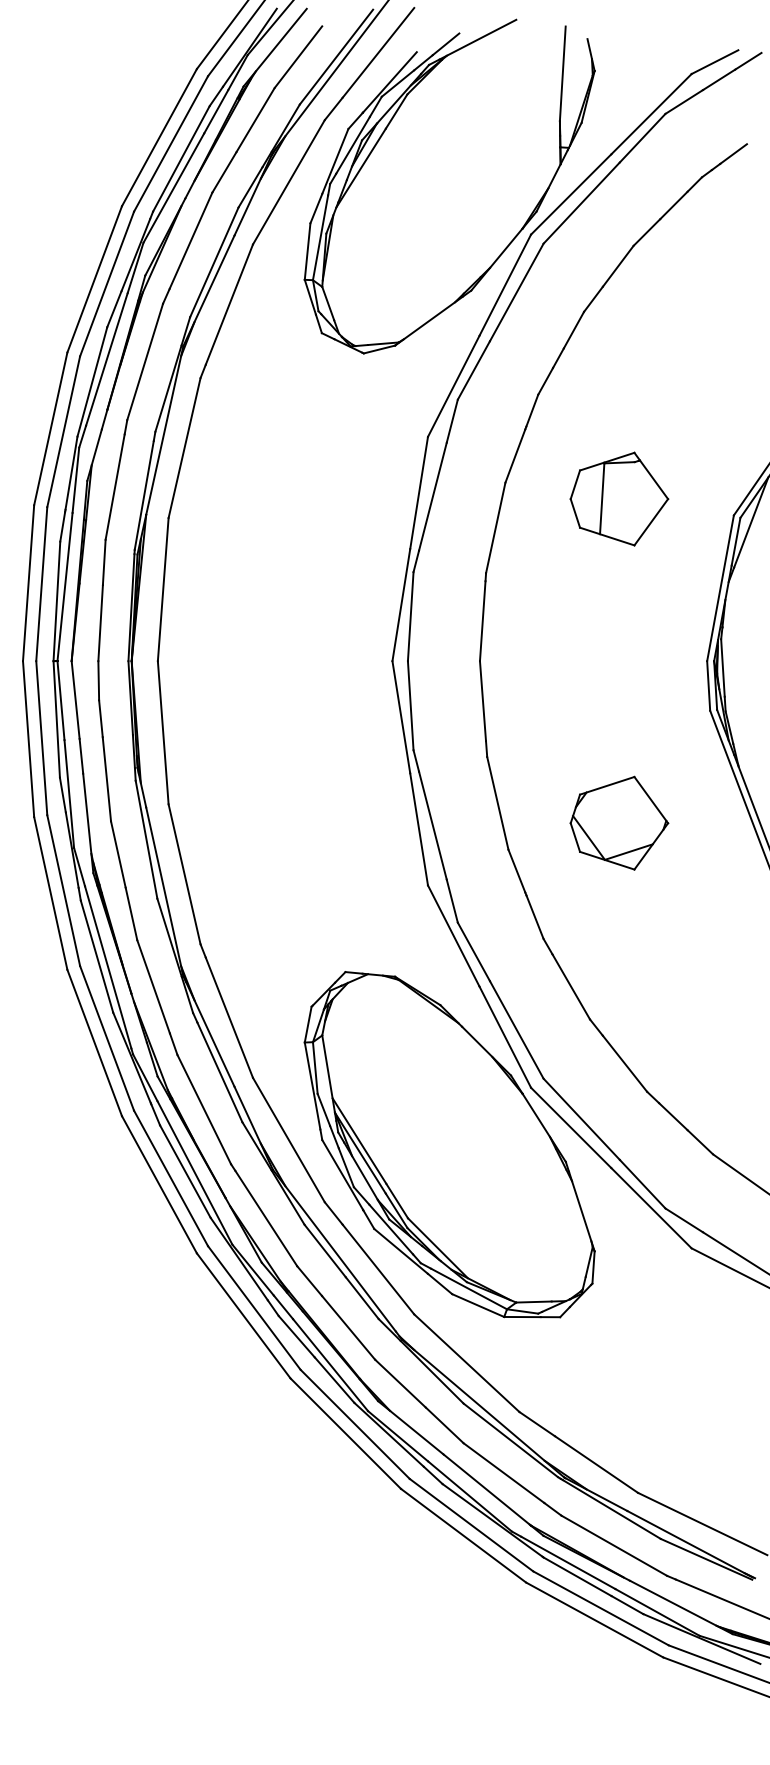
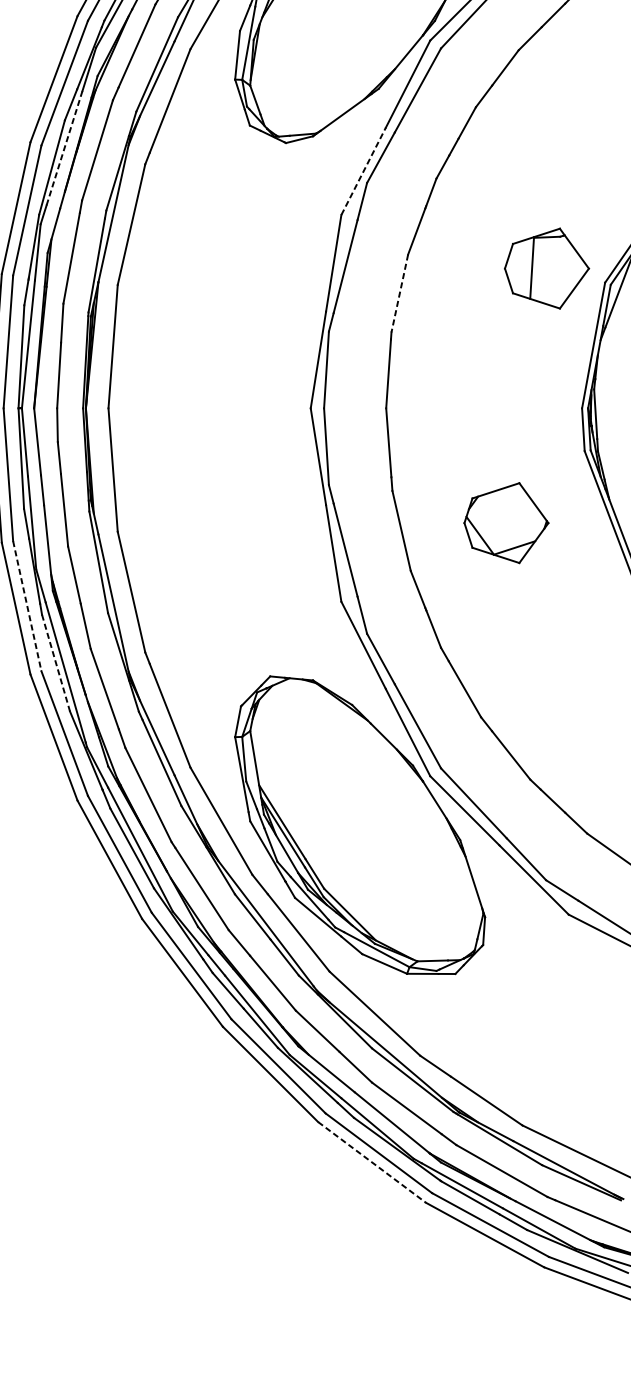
line: (106, 359) -> (64, 148), solid -> dashed
line: (453, 386) -> (363, 171), solid -> dashed
part: (619, 498) -> (547, 268), moved
line: (495, 528) -> (399, 293), solid -> dashed
part: (619, 822) -> (506, 522), moved
line: (63, 891) -> (27, 606), solid -> dashed
line: (97, 957) -> (56, 663), solid -> dashed
line: (463, 1536) -> (372, 1163), solid -> dashed

